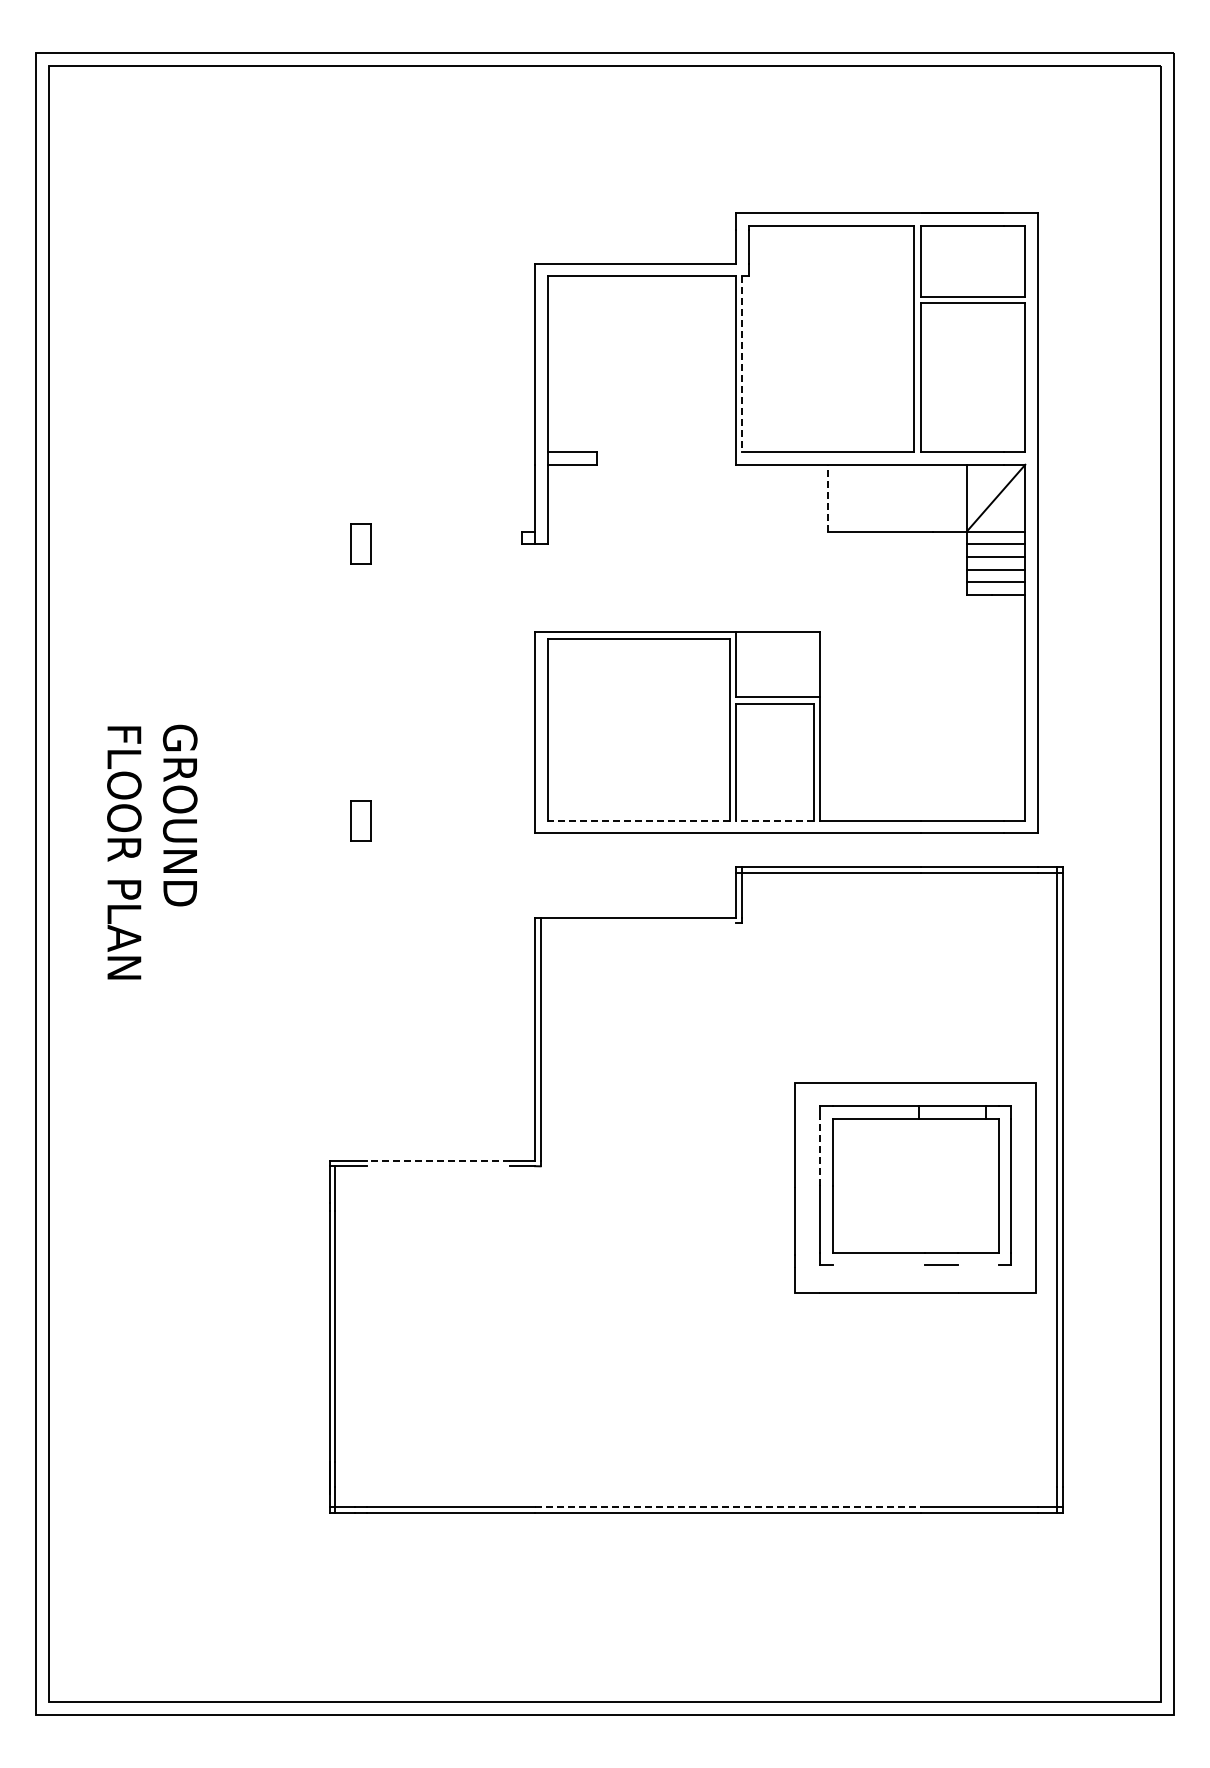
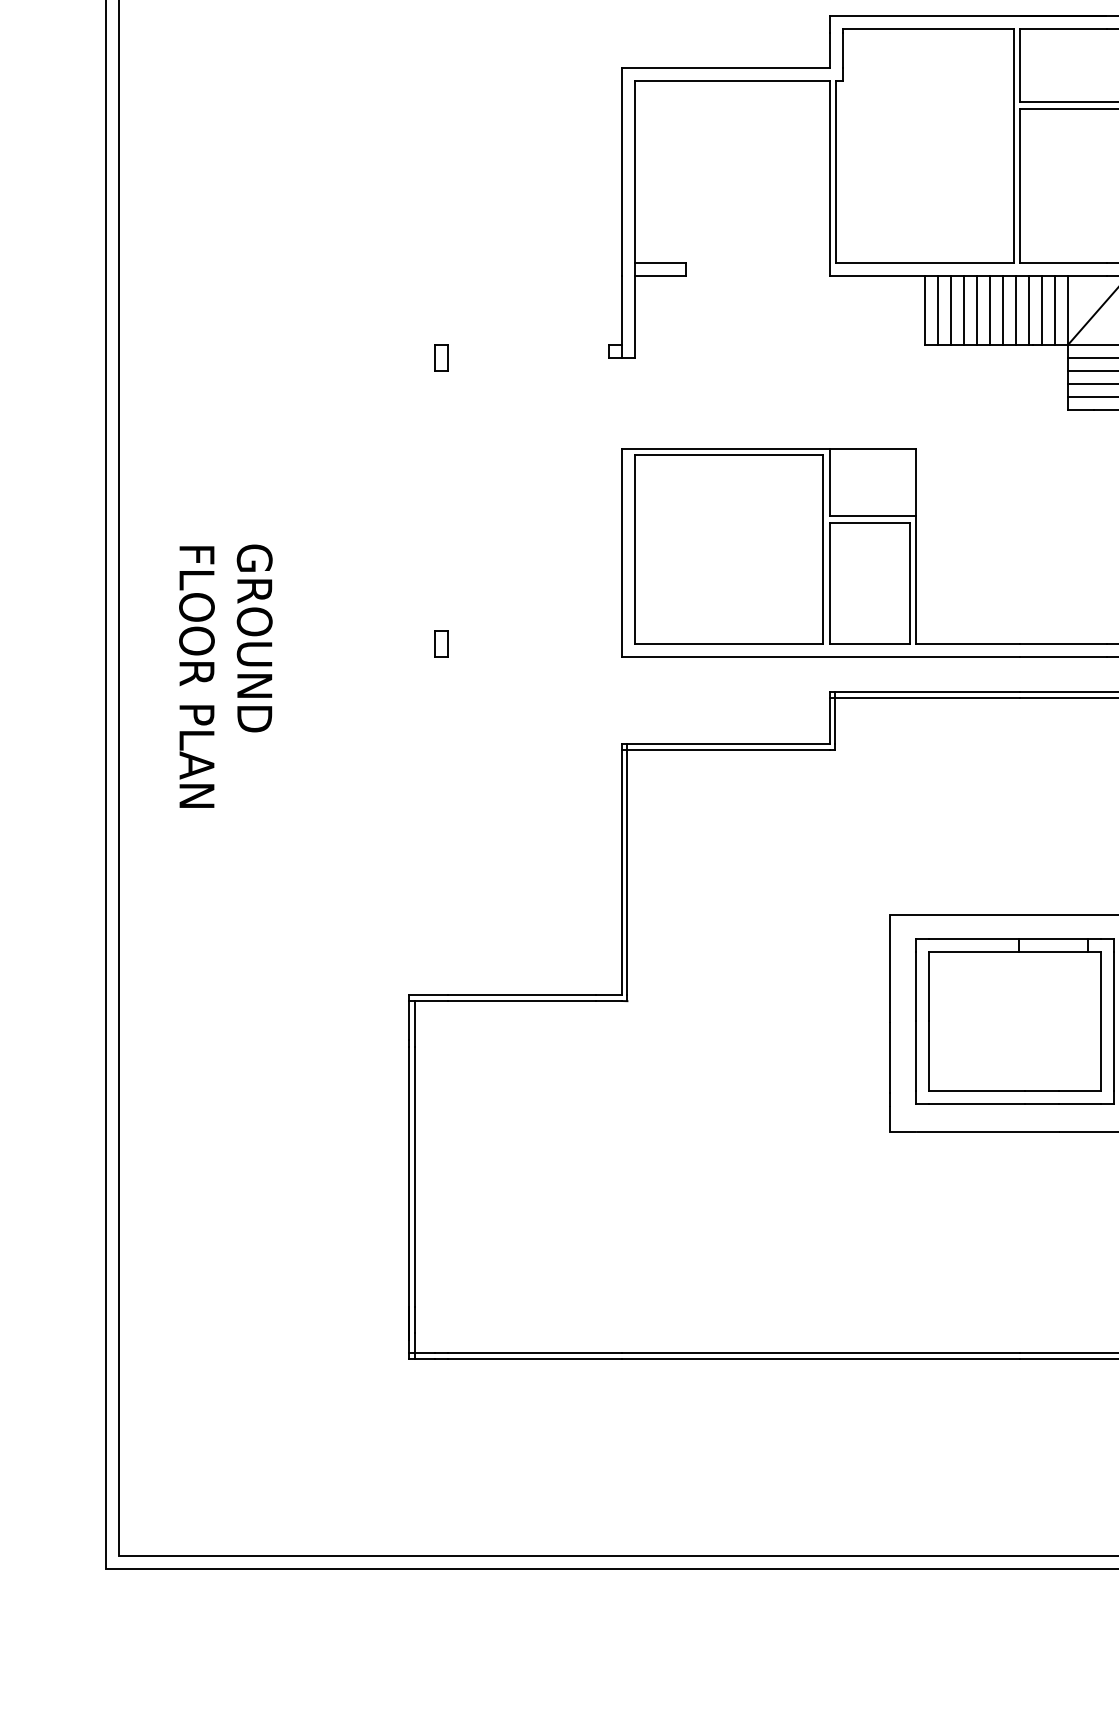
line: (742, 364) -> (836, 171), dashed -> solid
line: (840, 497) -> (937, 309), added
line: (853, 497) -> (950, 309), added
line: (866, 497) -> (964, 309), added
line: (878, 497) -> (976, 309), added
line: (891, 497) -> (990, 309), added
line: (903, 497) -> (1002, 309), added
line: (916, 497) -> (1016, 309), added
line: (928, 497) -> (1028, 309), added
line: (941, 497) -> (1041, 309), added
line: (954, 497) -> (1055, 309), added
line: (828, 498) -> (925, 310), dashed -> solid
part: (360, 544) -> (441, 358), size x0.62
part: (360, 820) -> (441, 643), size x0.62
line: (638, 820) -> (728, 643), dashed -> solid
line: (774, 820) -> (869, 643), dashed -> solid
line: (635, 923) -> (725, 750), added
line: (819, 1152) -> (915, 986), dashed -> solid
line: (438, 1160) -> (521, 995), dashed -> solid
line: (438, 1166) -> (521, 1001), added
line: (878, 1265) -> (976, 1103), added
line: (978, 1265) -> (1080, 1103), added
line: (727, 1506) -> (820, 1352), dashed -> solid

